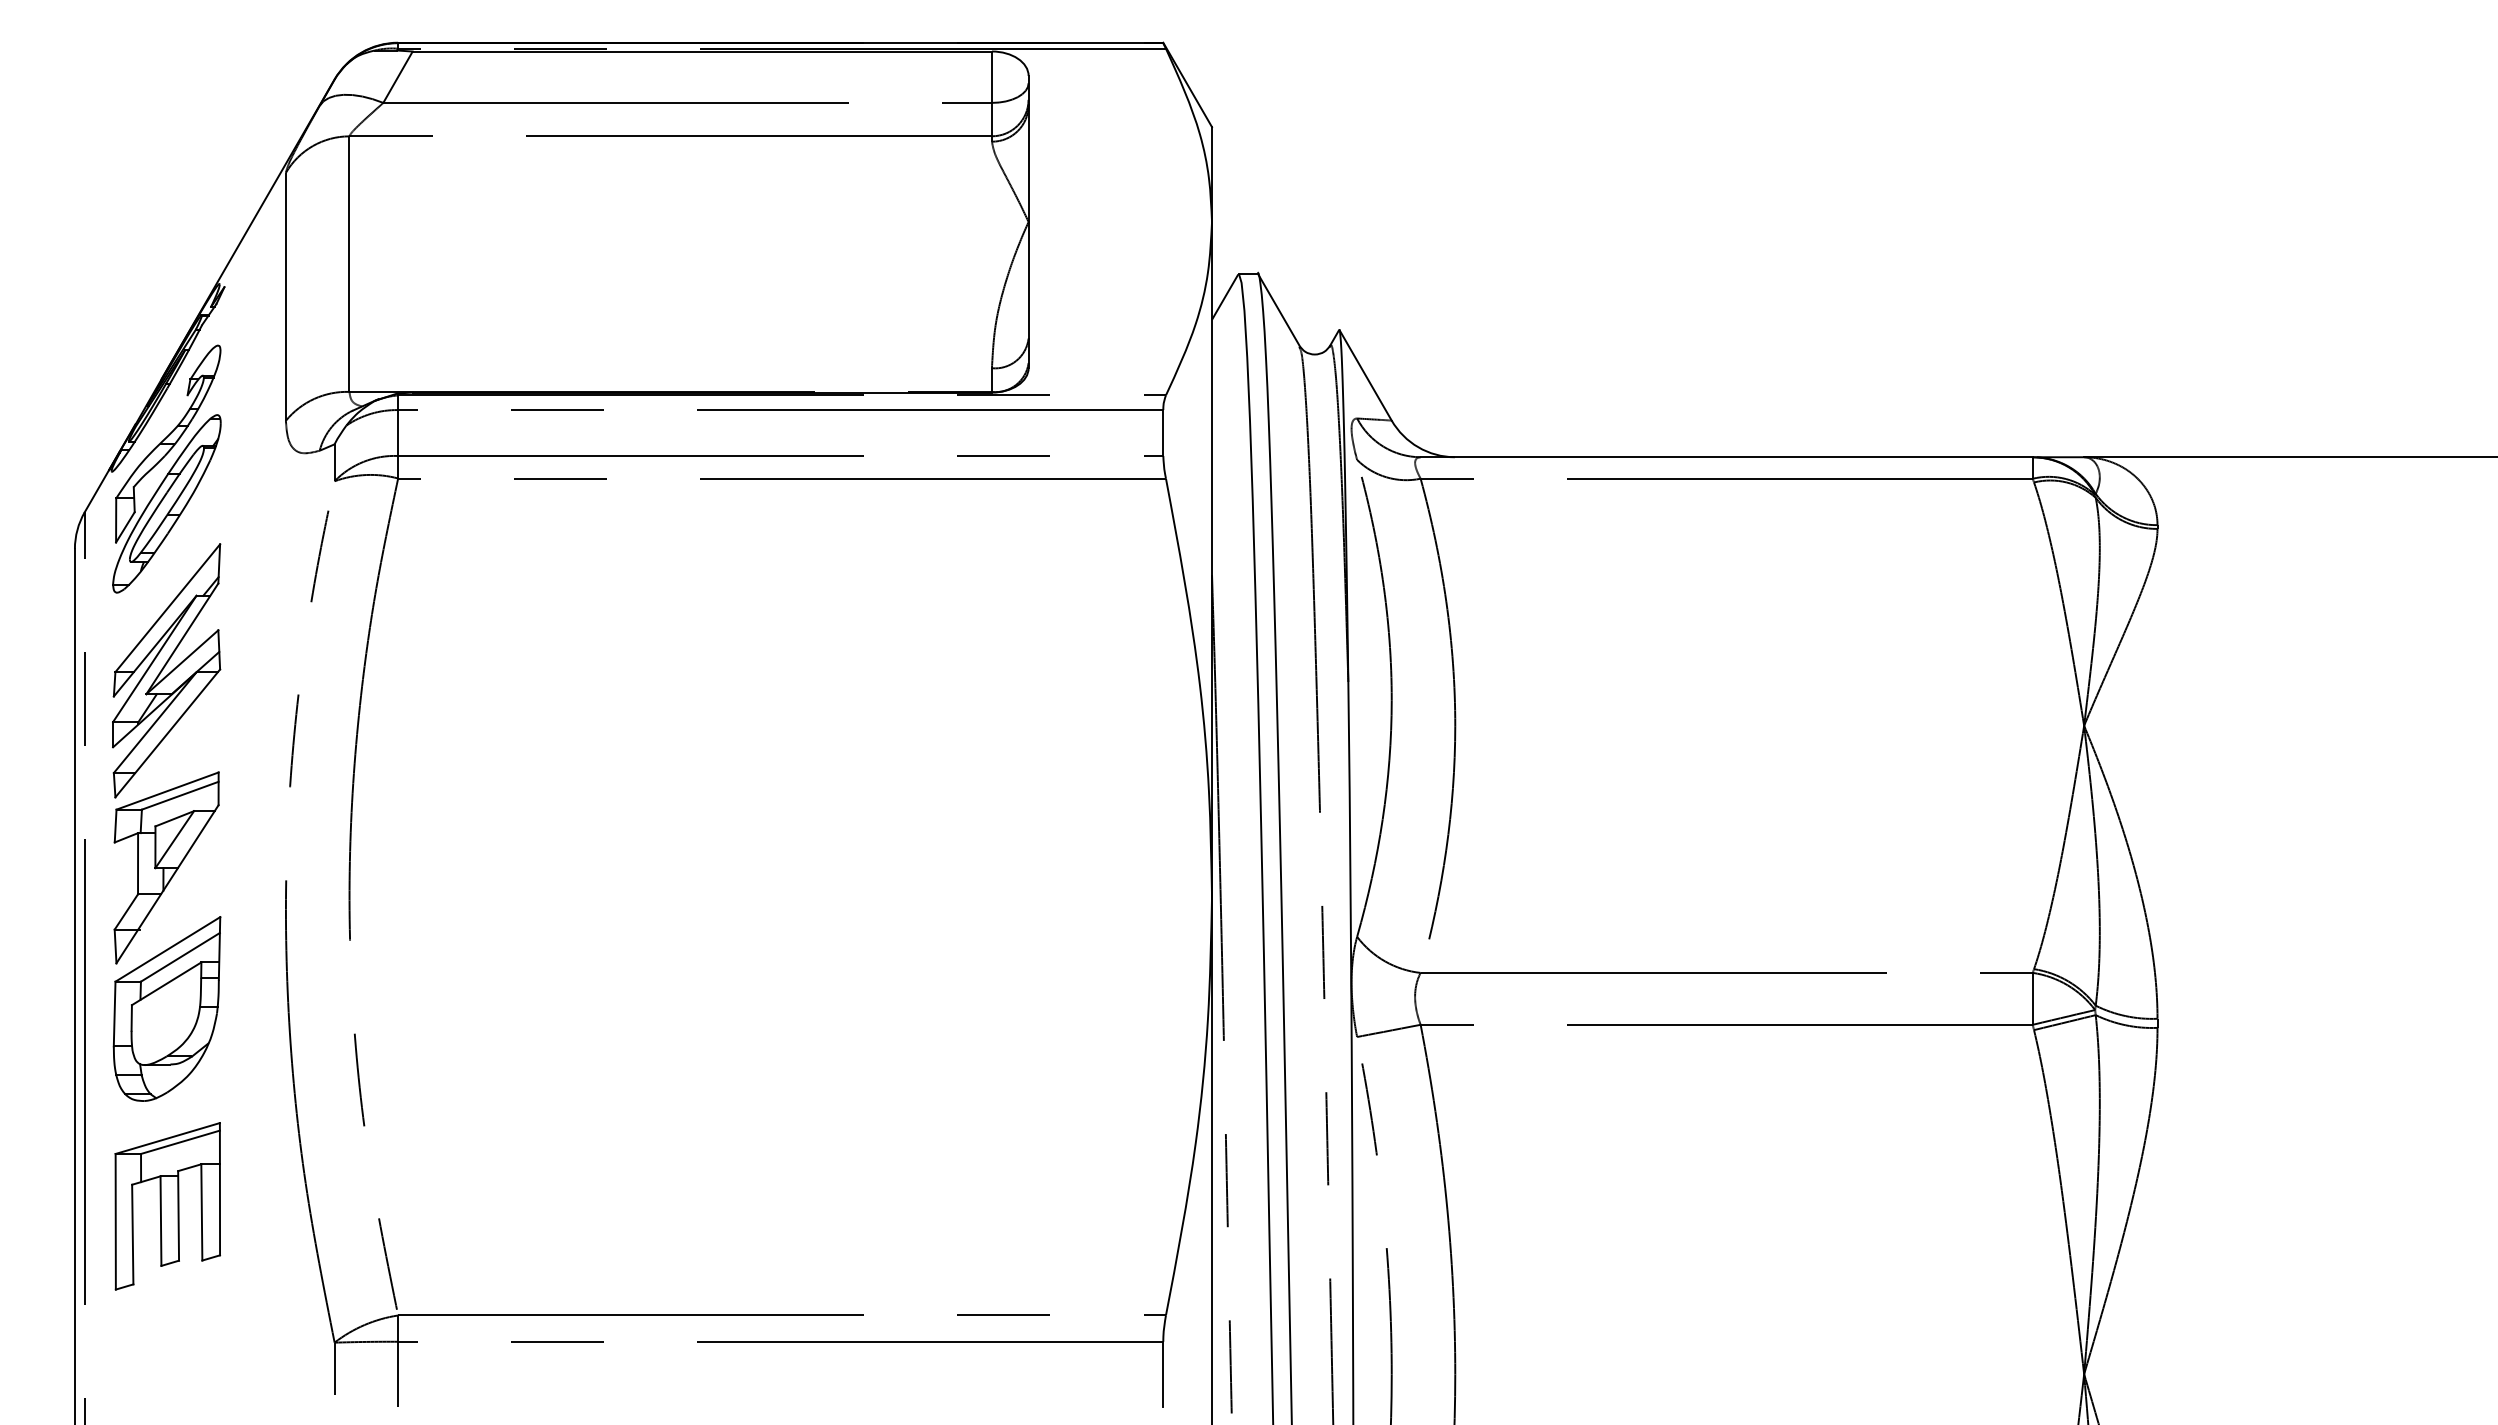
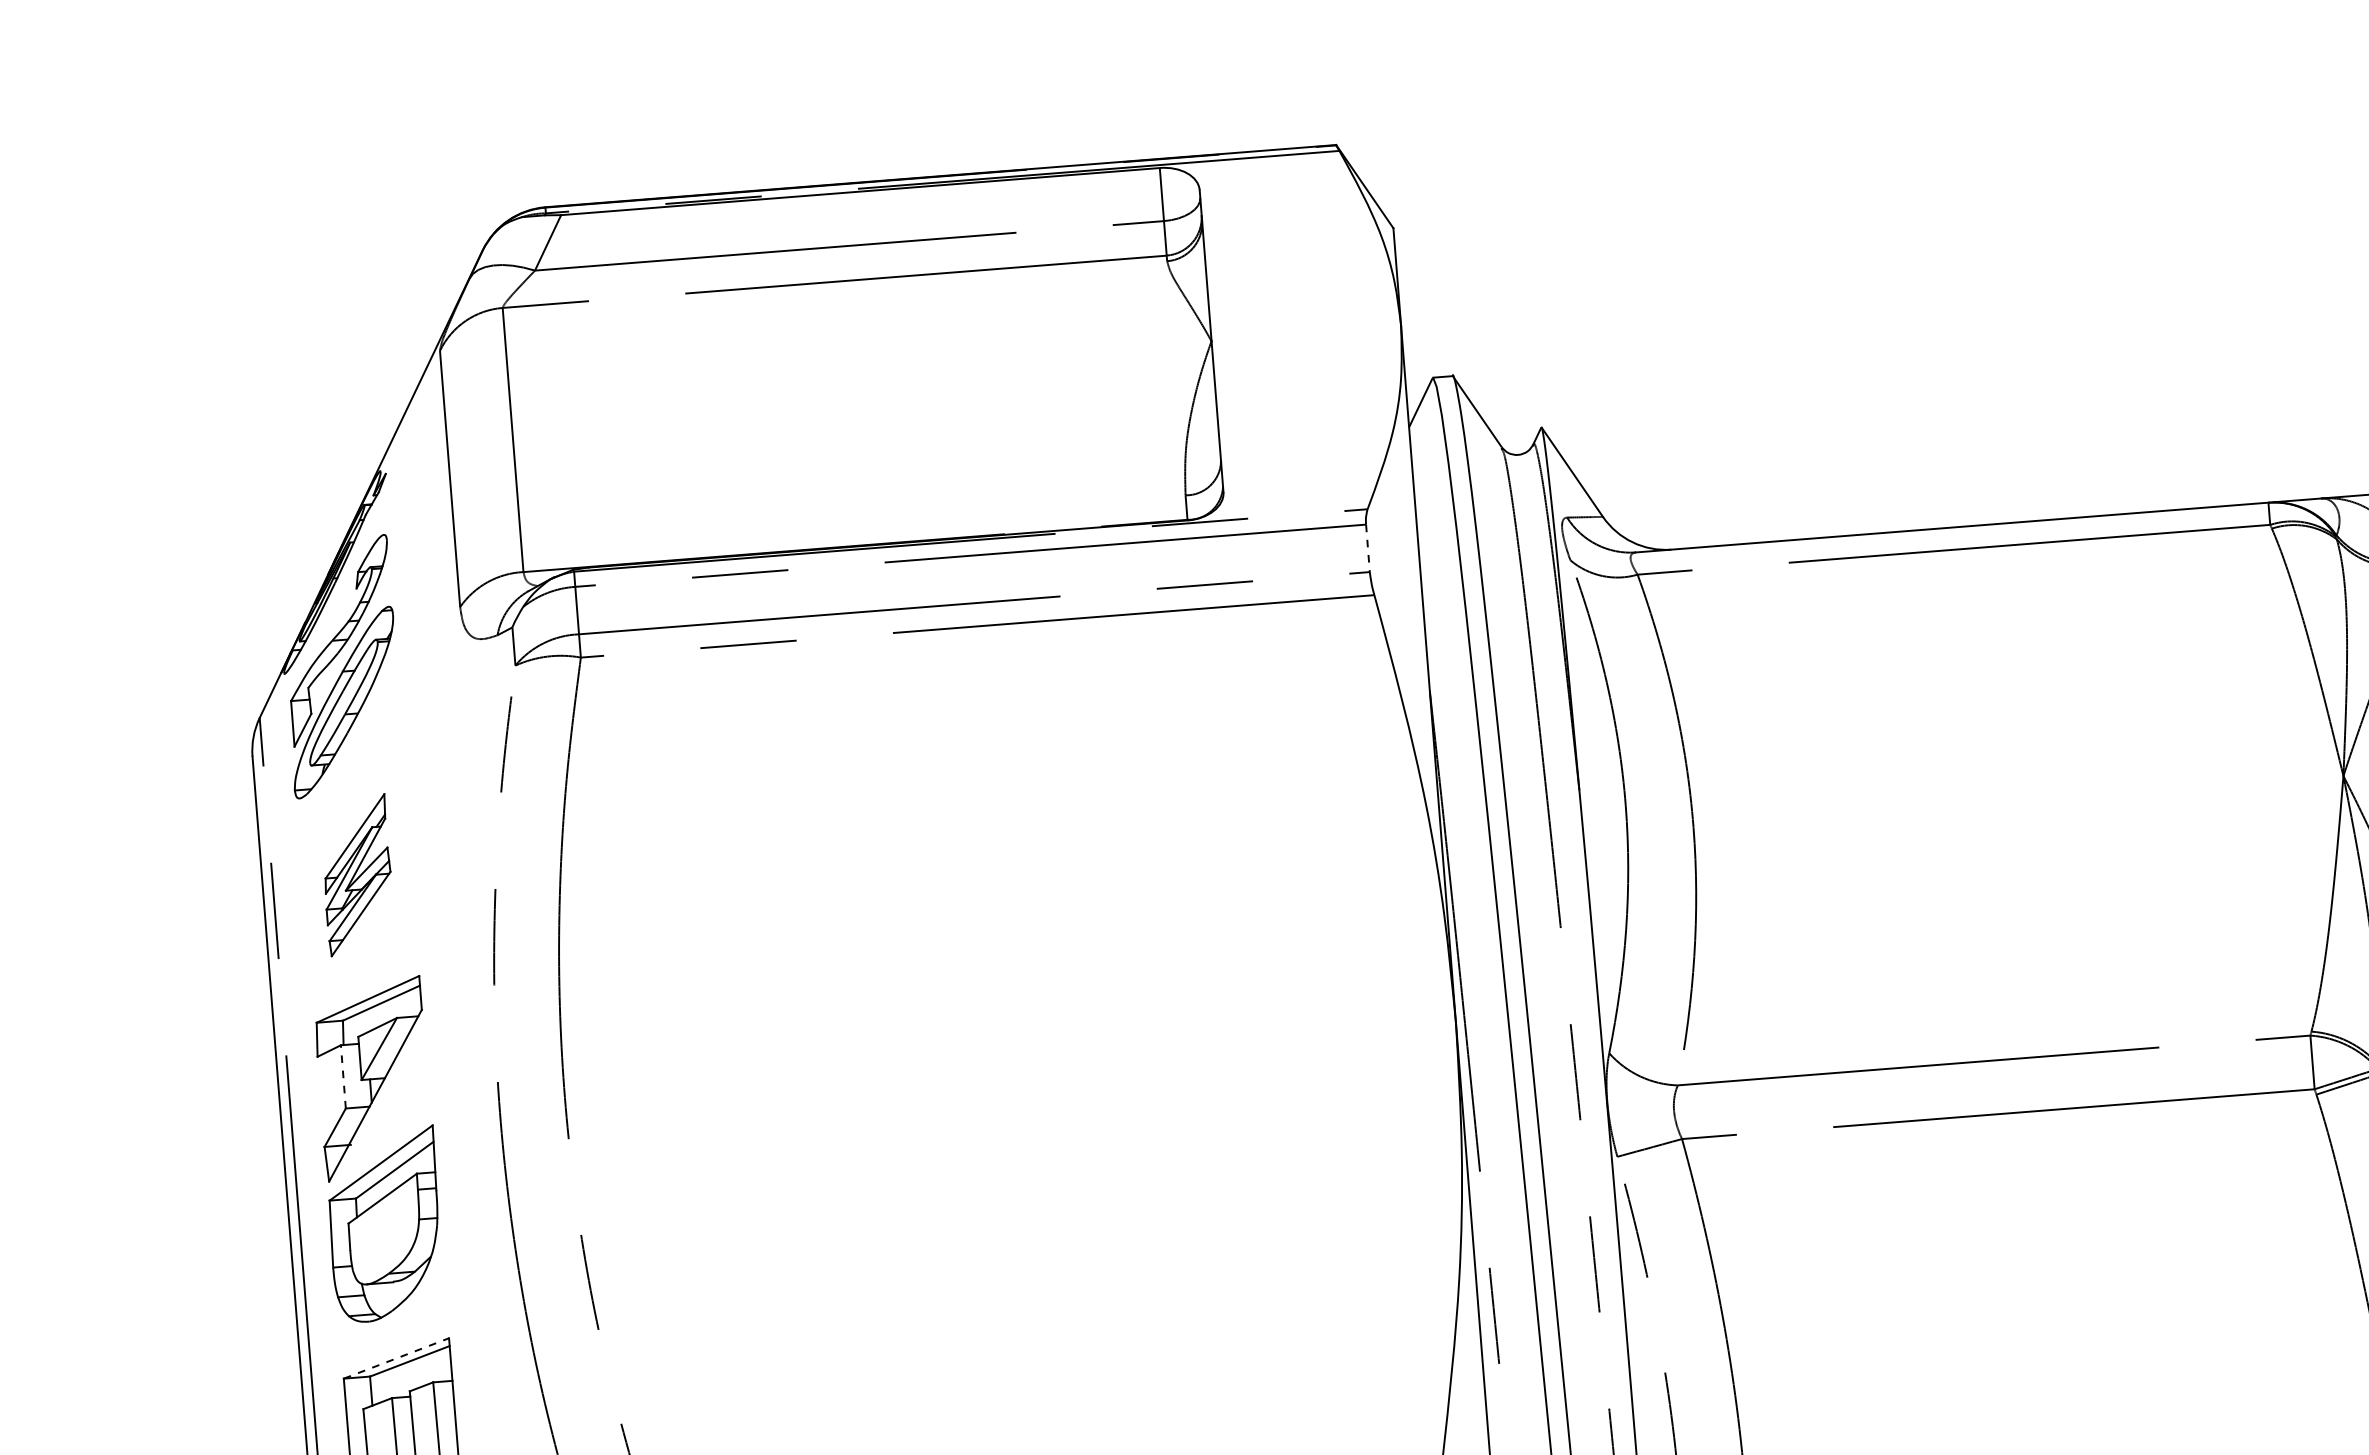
line: (1163, 433) -> (1368, 548), solid -> dashed
part: (166, 670) -> (357, 874), size x0.6
line: (138, 863) -> (343, 1076), solid -> dashed
line: (168, 1138) -> (397, 1358), solid -> dashed

